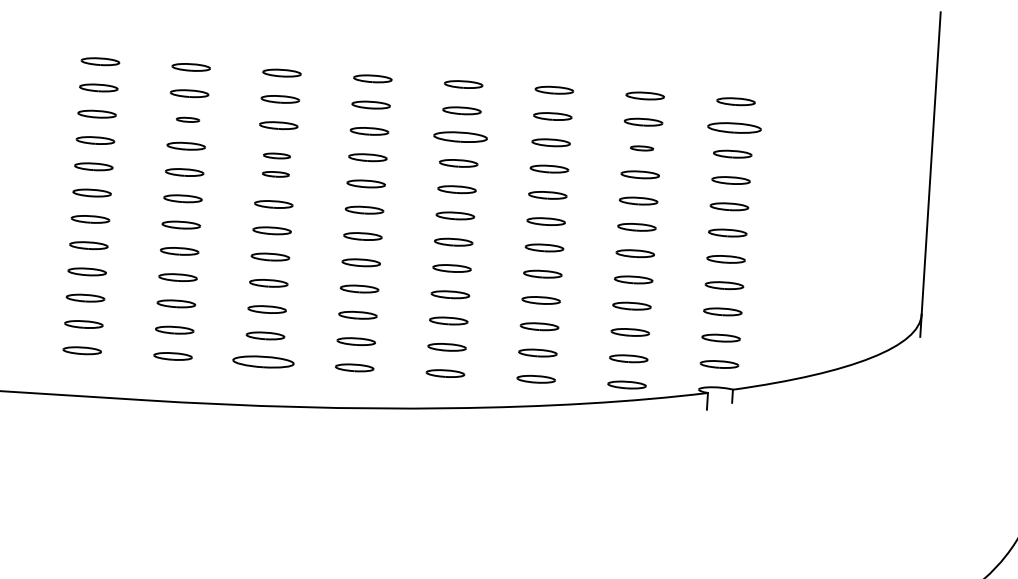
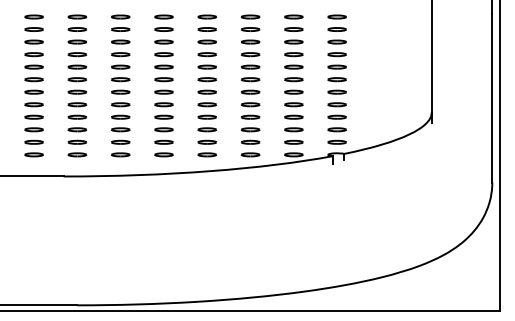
part: (188, 118) -> (77, 41), size x1.67
part: (732, 127) -> (336, 29), size x0.71
part: (458, 135) -> (206, 41), size x0.71
part: (641, 147) -> (293, 41), size x1.67
part: (275, 164) -> (120, 60), size x1.43
part: (263, 361) -> (120, 154), size x0.62

